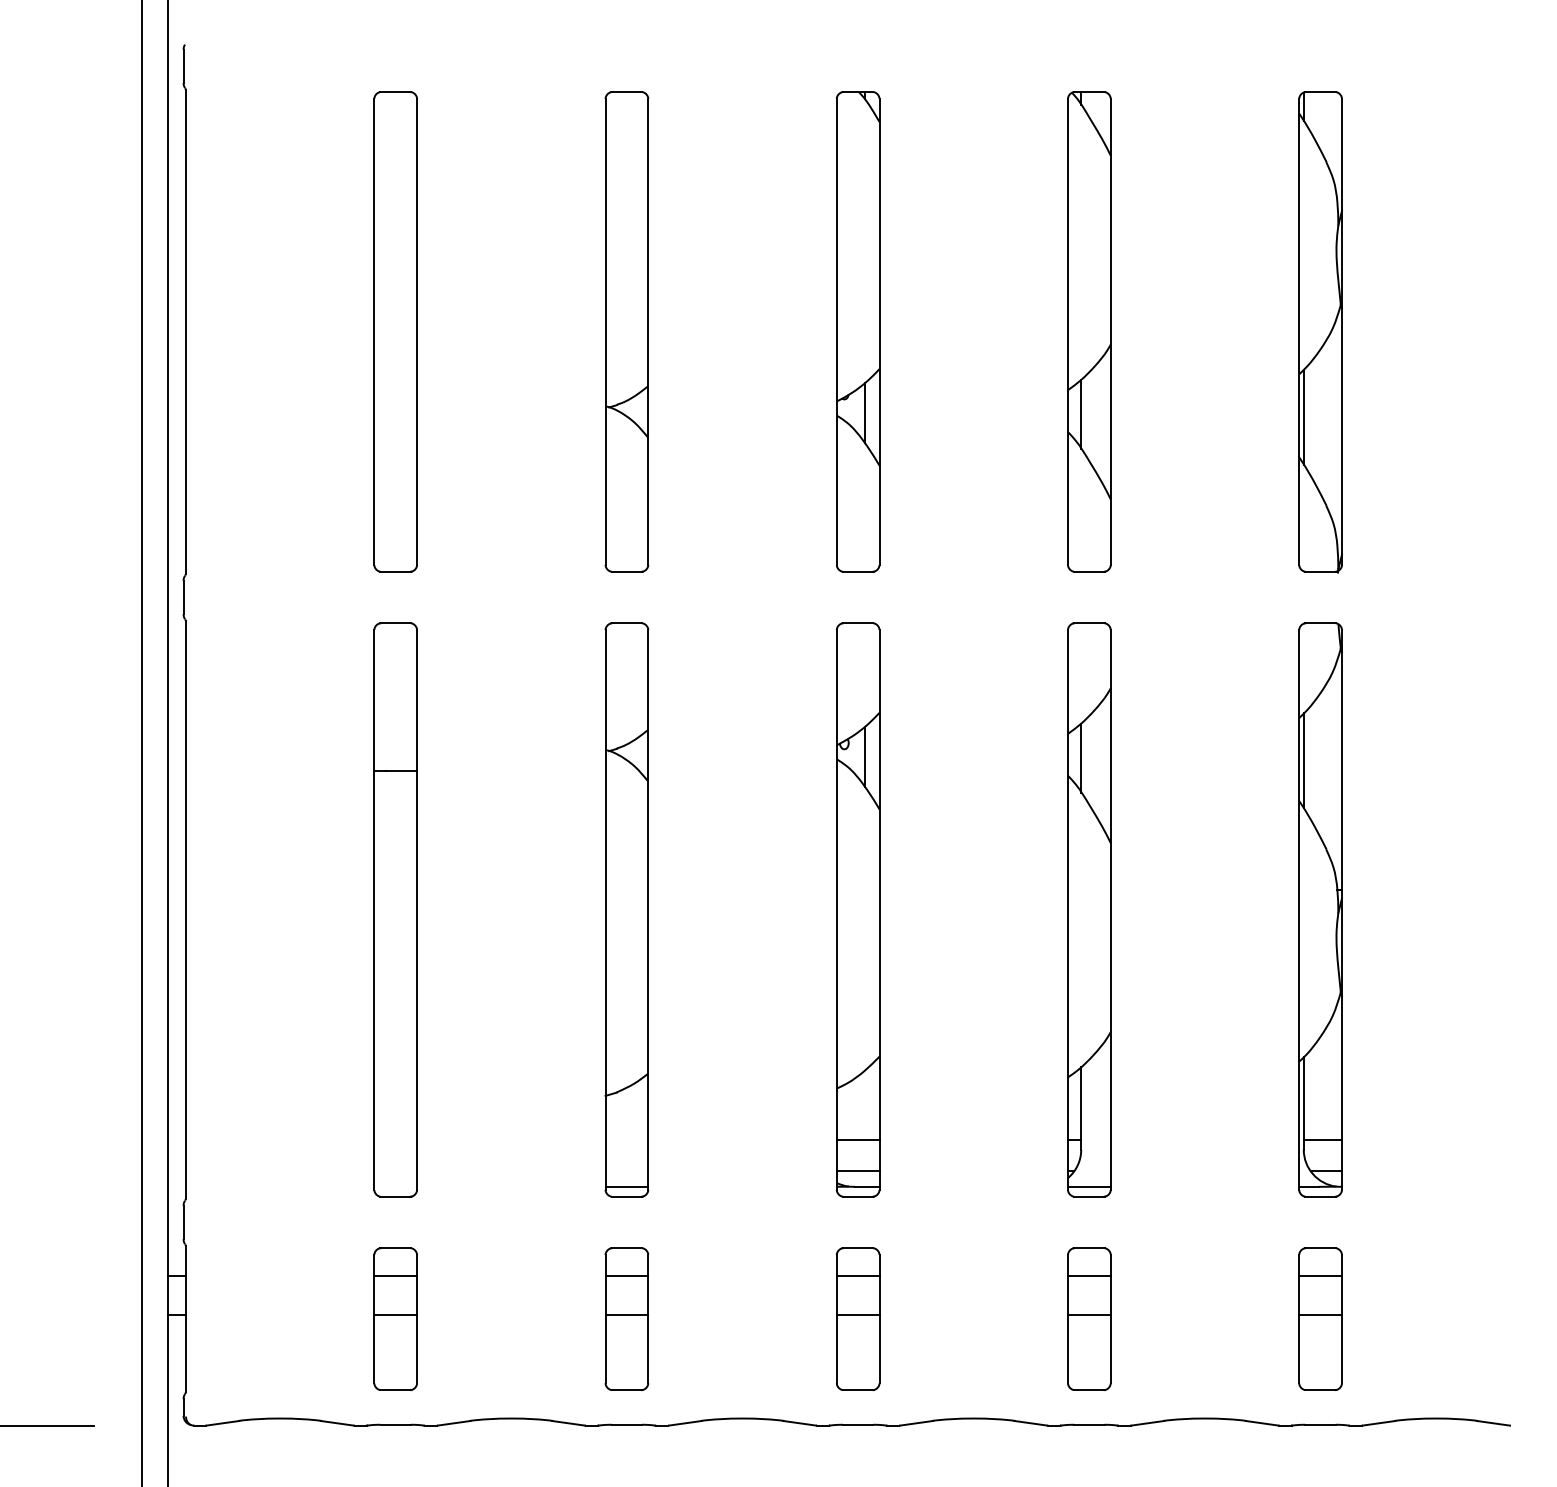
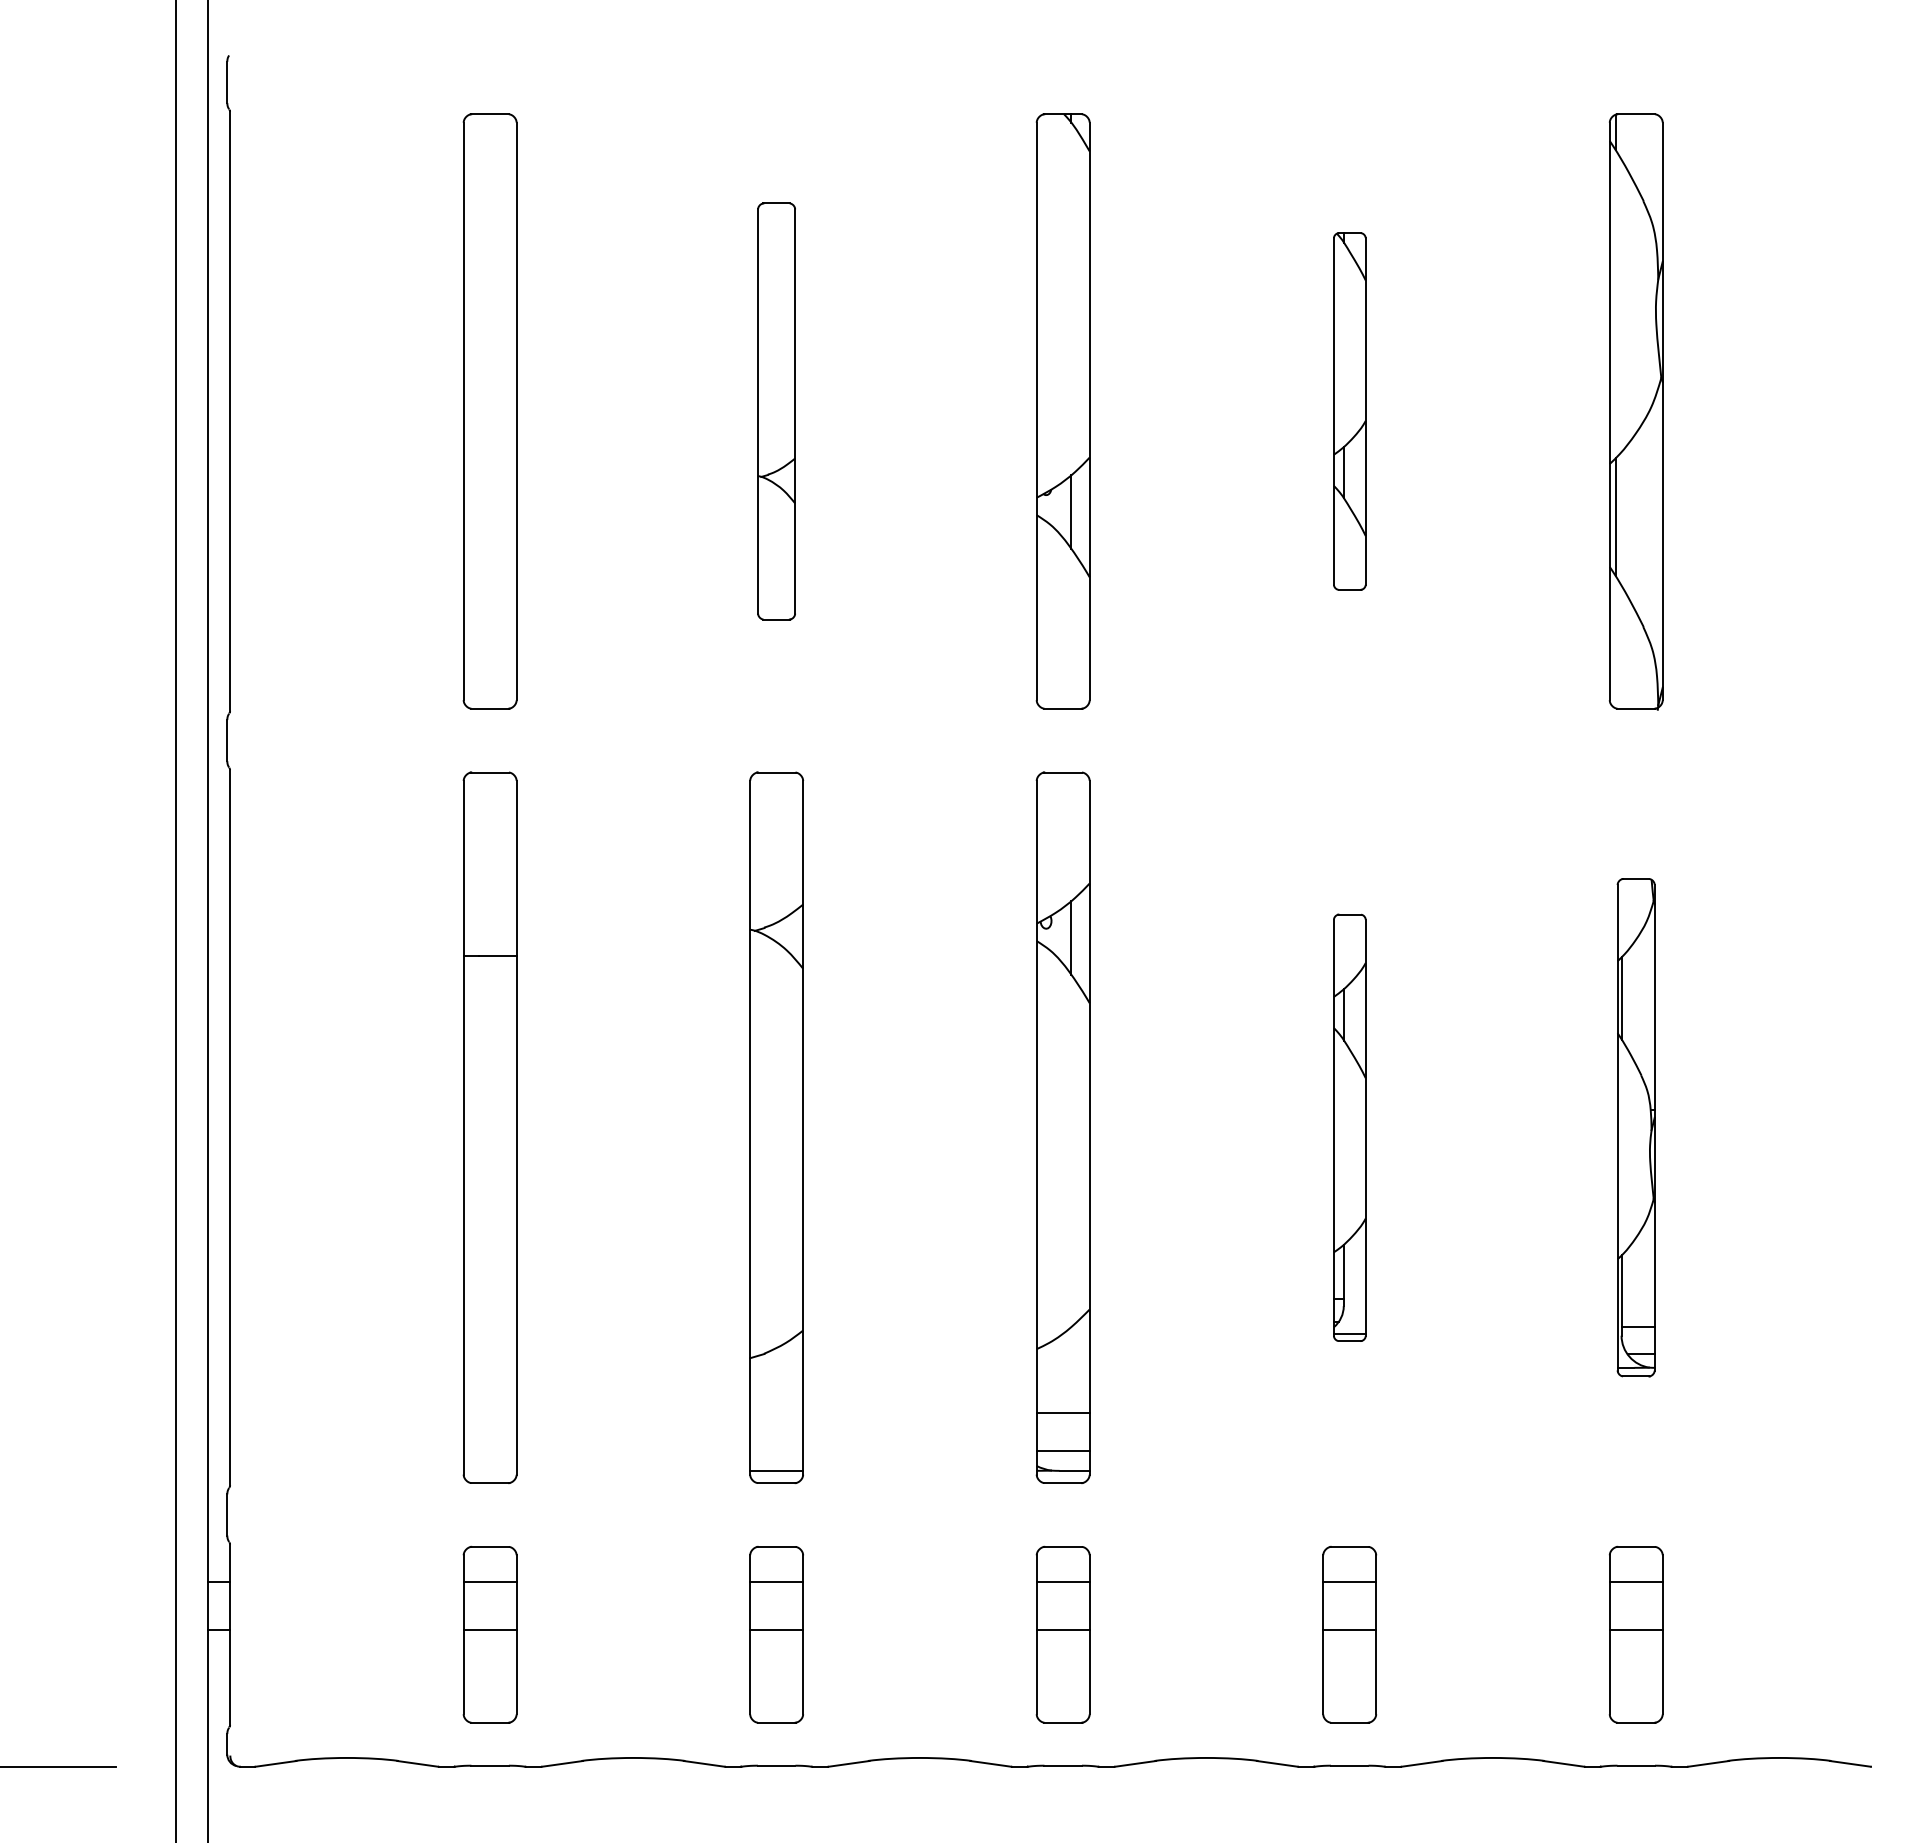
part: (626, 331) -> (776, 411), size x0.7
part: (1089, 331) -> (1349, 411), size x0.6
part: (1089, 909) -> (1349, 1127), size x0.6
part: (1319, 909) -> (1635, 1127), size x0.7

